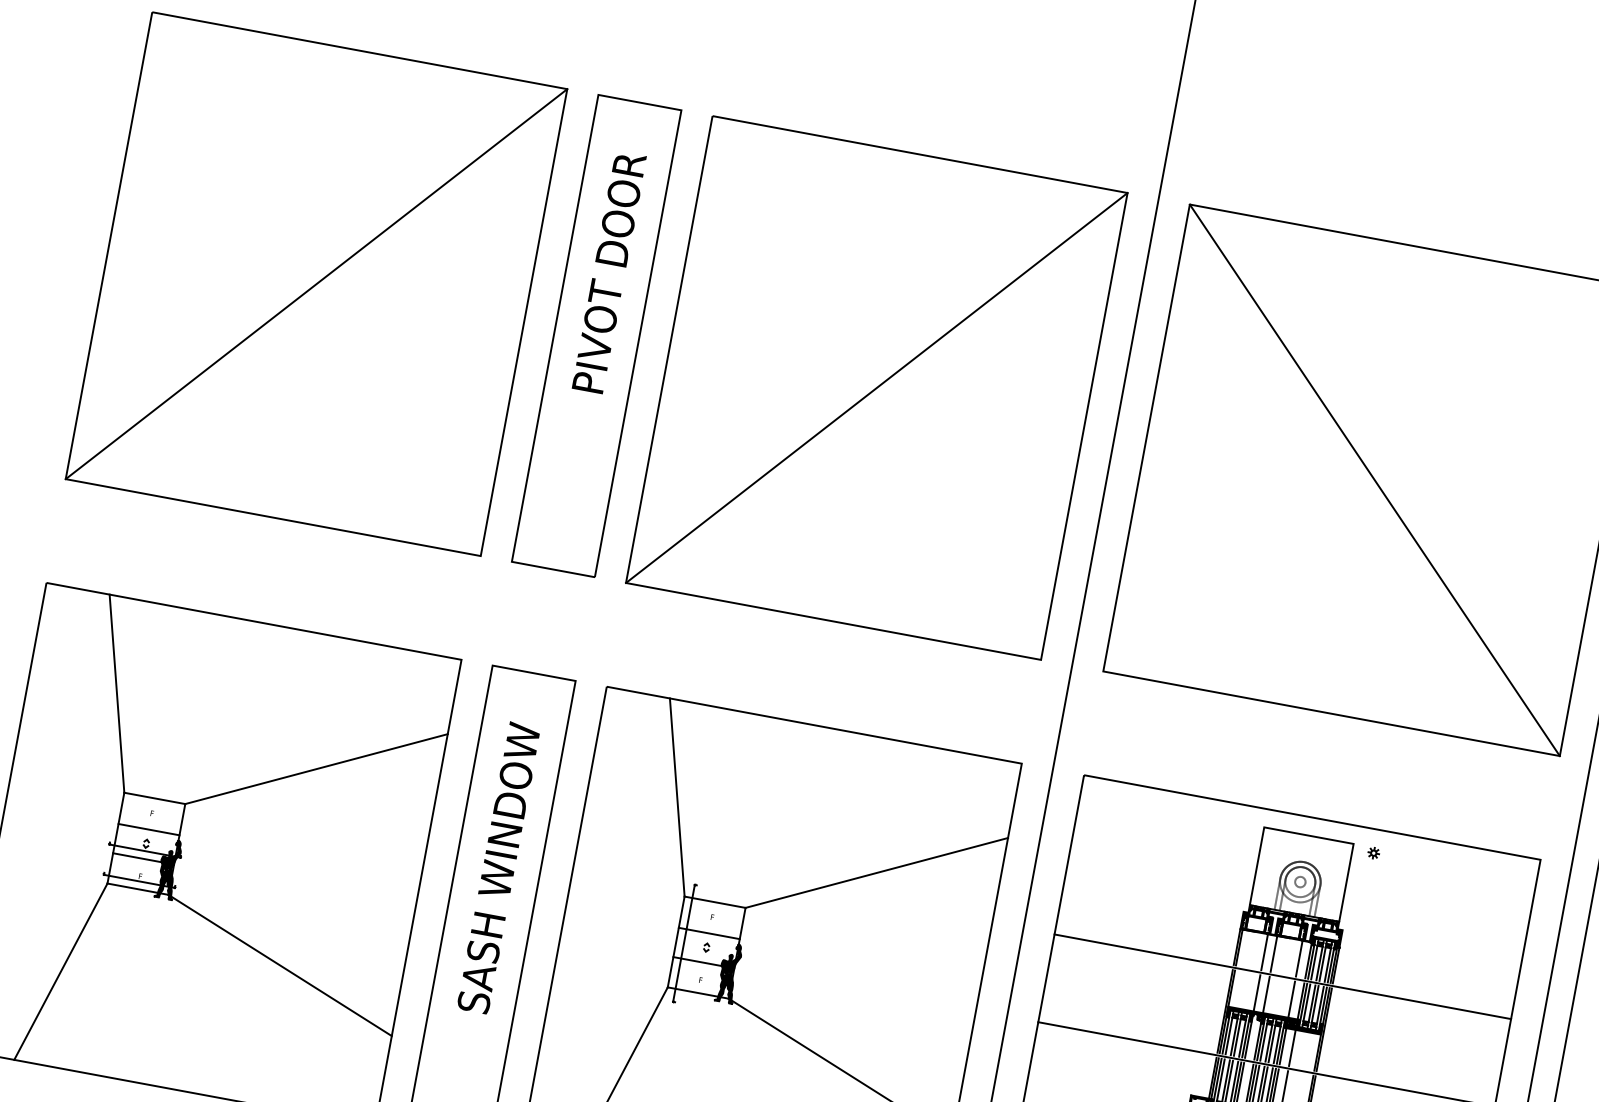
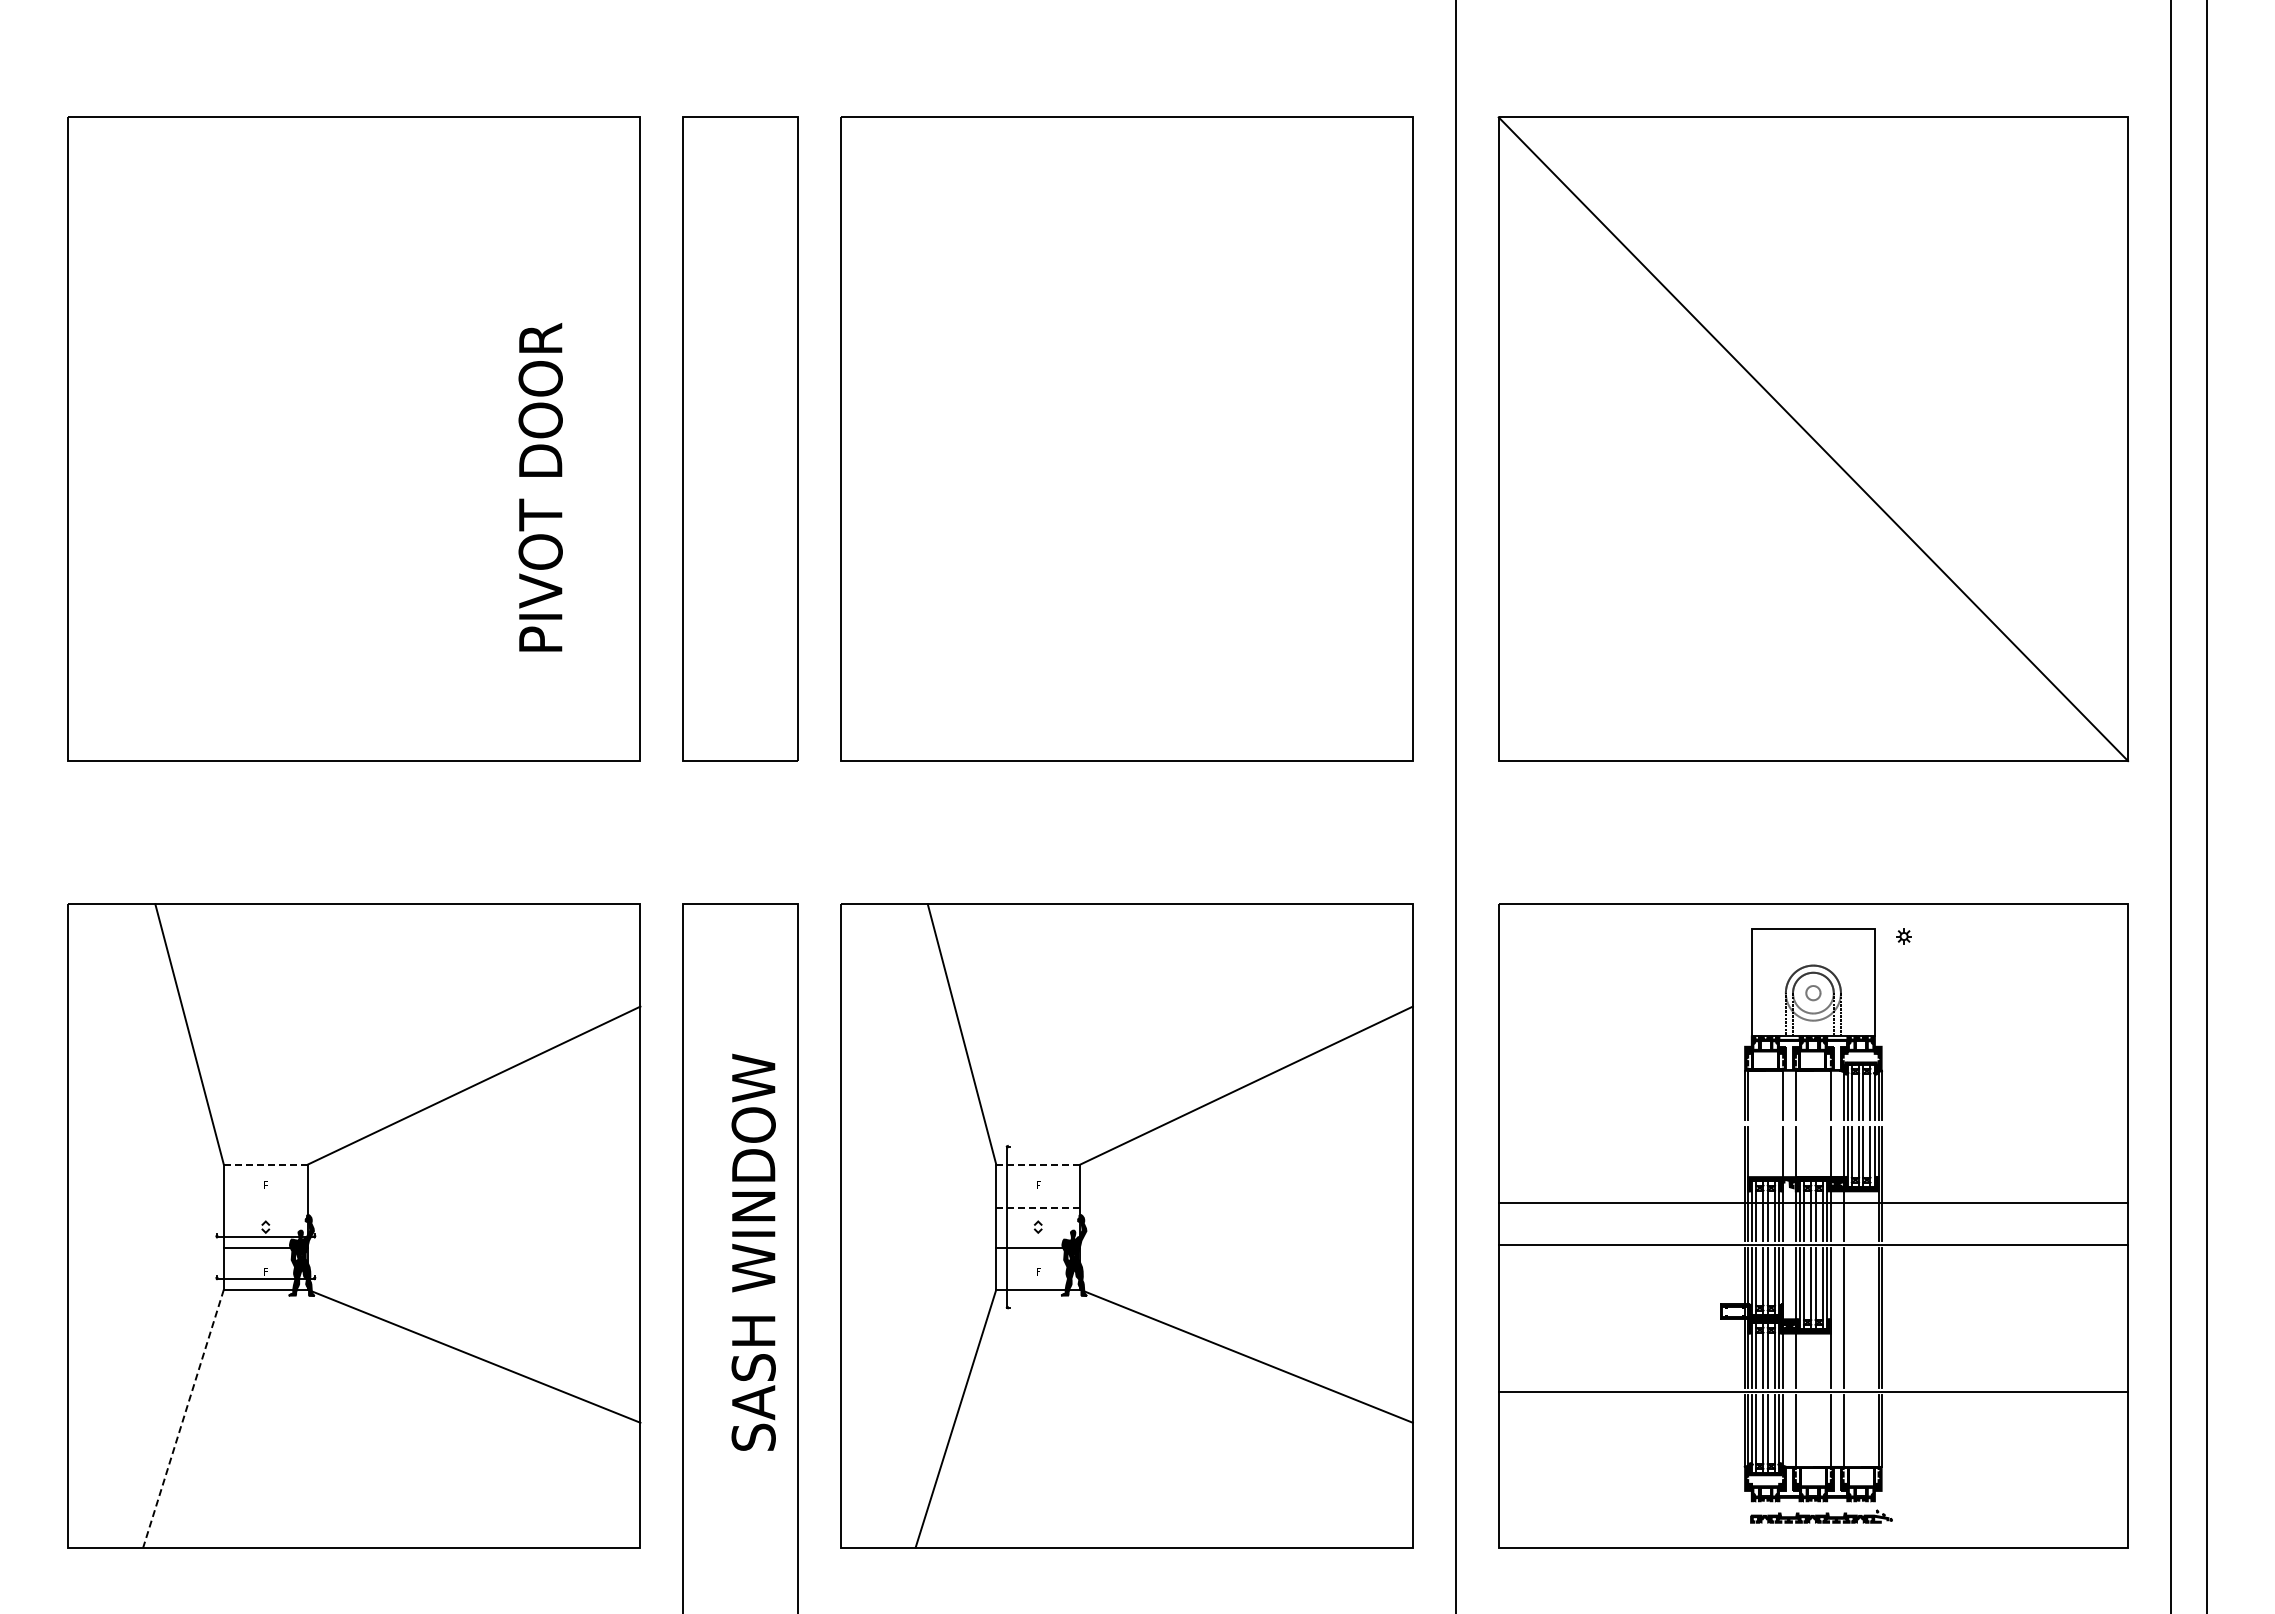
text: (609, 272) -> (540, 487), moved
line: (316, 284) -> (354, 439), removed
line: (876, 388) -> (1126, 439), removed
line: (155, 798) -> (266, 1164), solid -> dashed
line: (148, 829) -> (265, 1207), removed
text: (498, 867) -> (753, 1251), moved
line: (715, 902) -> (1038, 1164), solid -> dashed
line: (709, 933) -> (1038, 1207), solid -> dashed
line: (60, 972) -> (183, 1419), solid -> dashed
line: (1282, 976) -> (1813, 1202), moved

